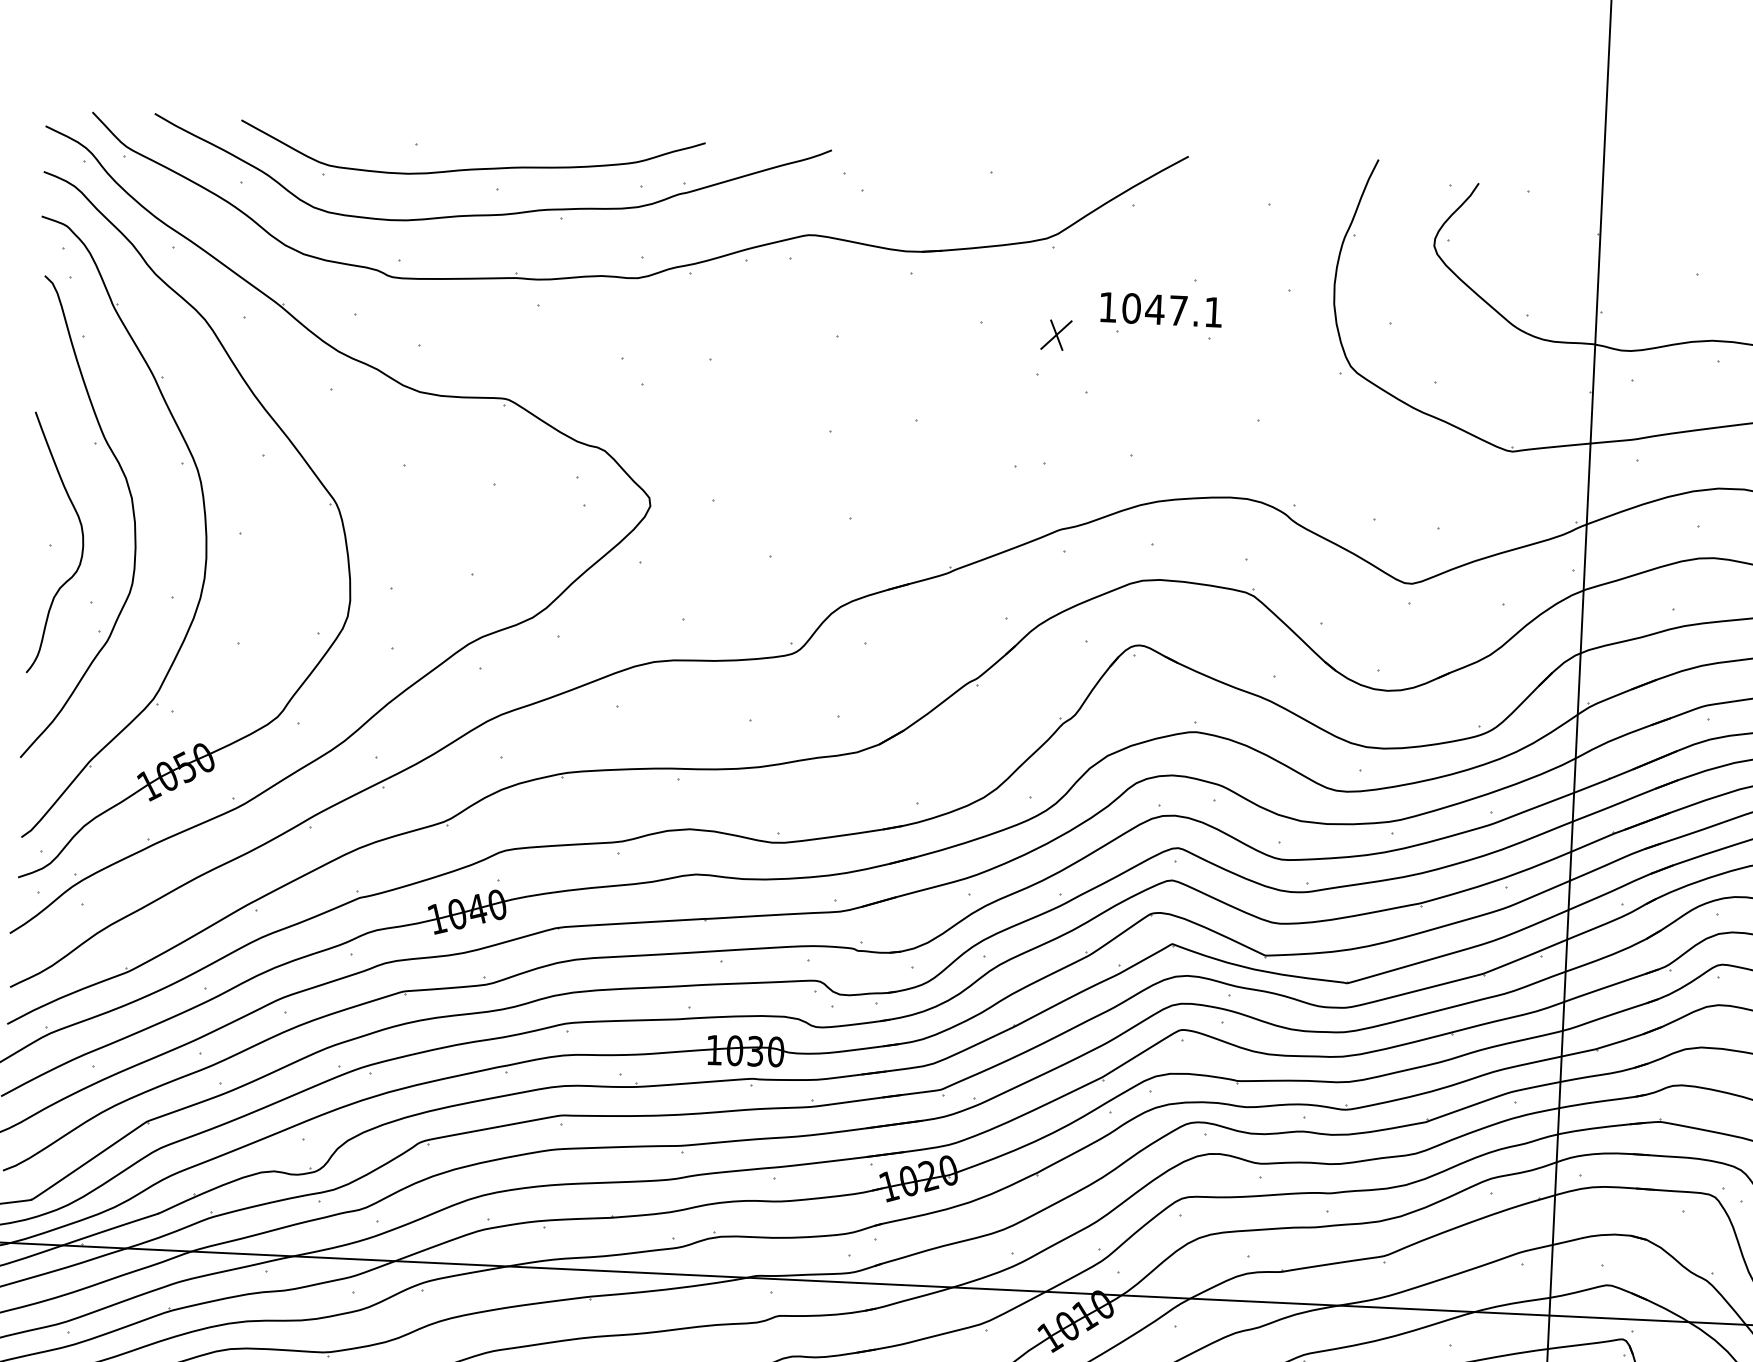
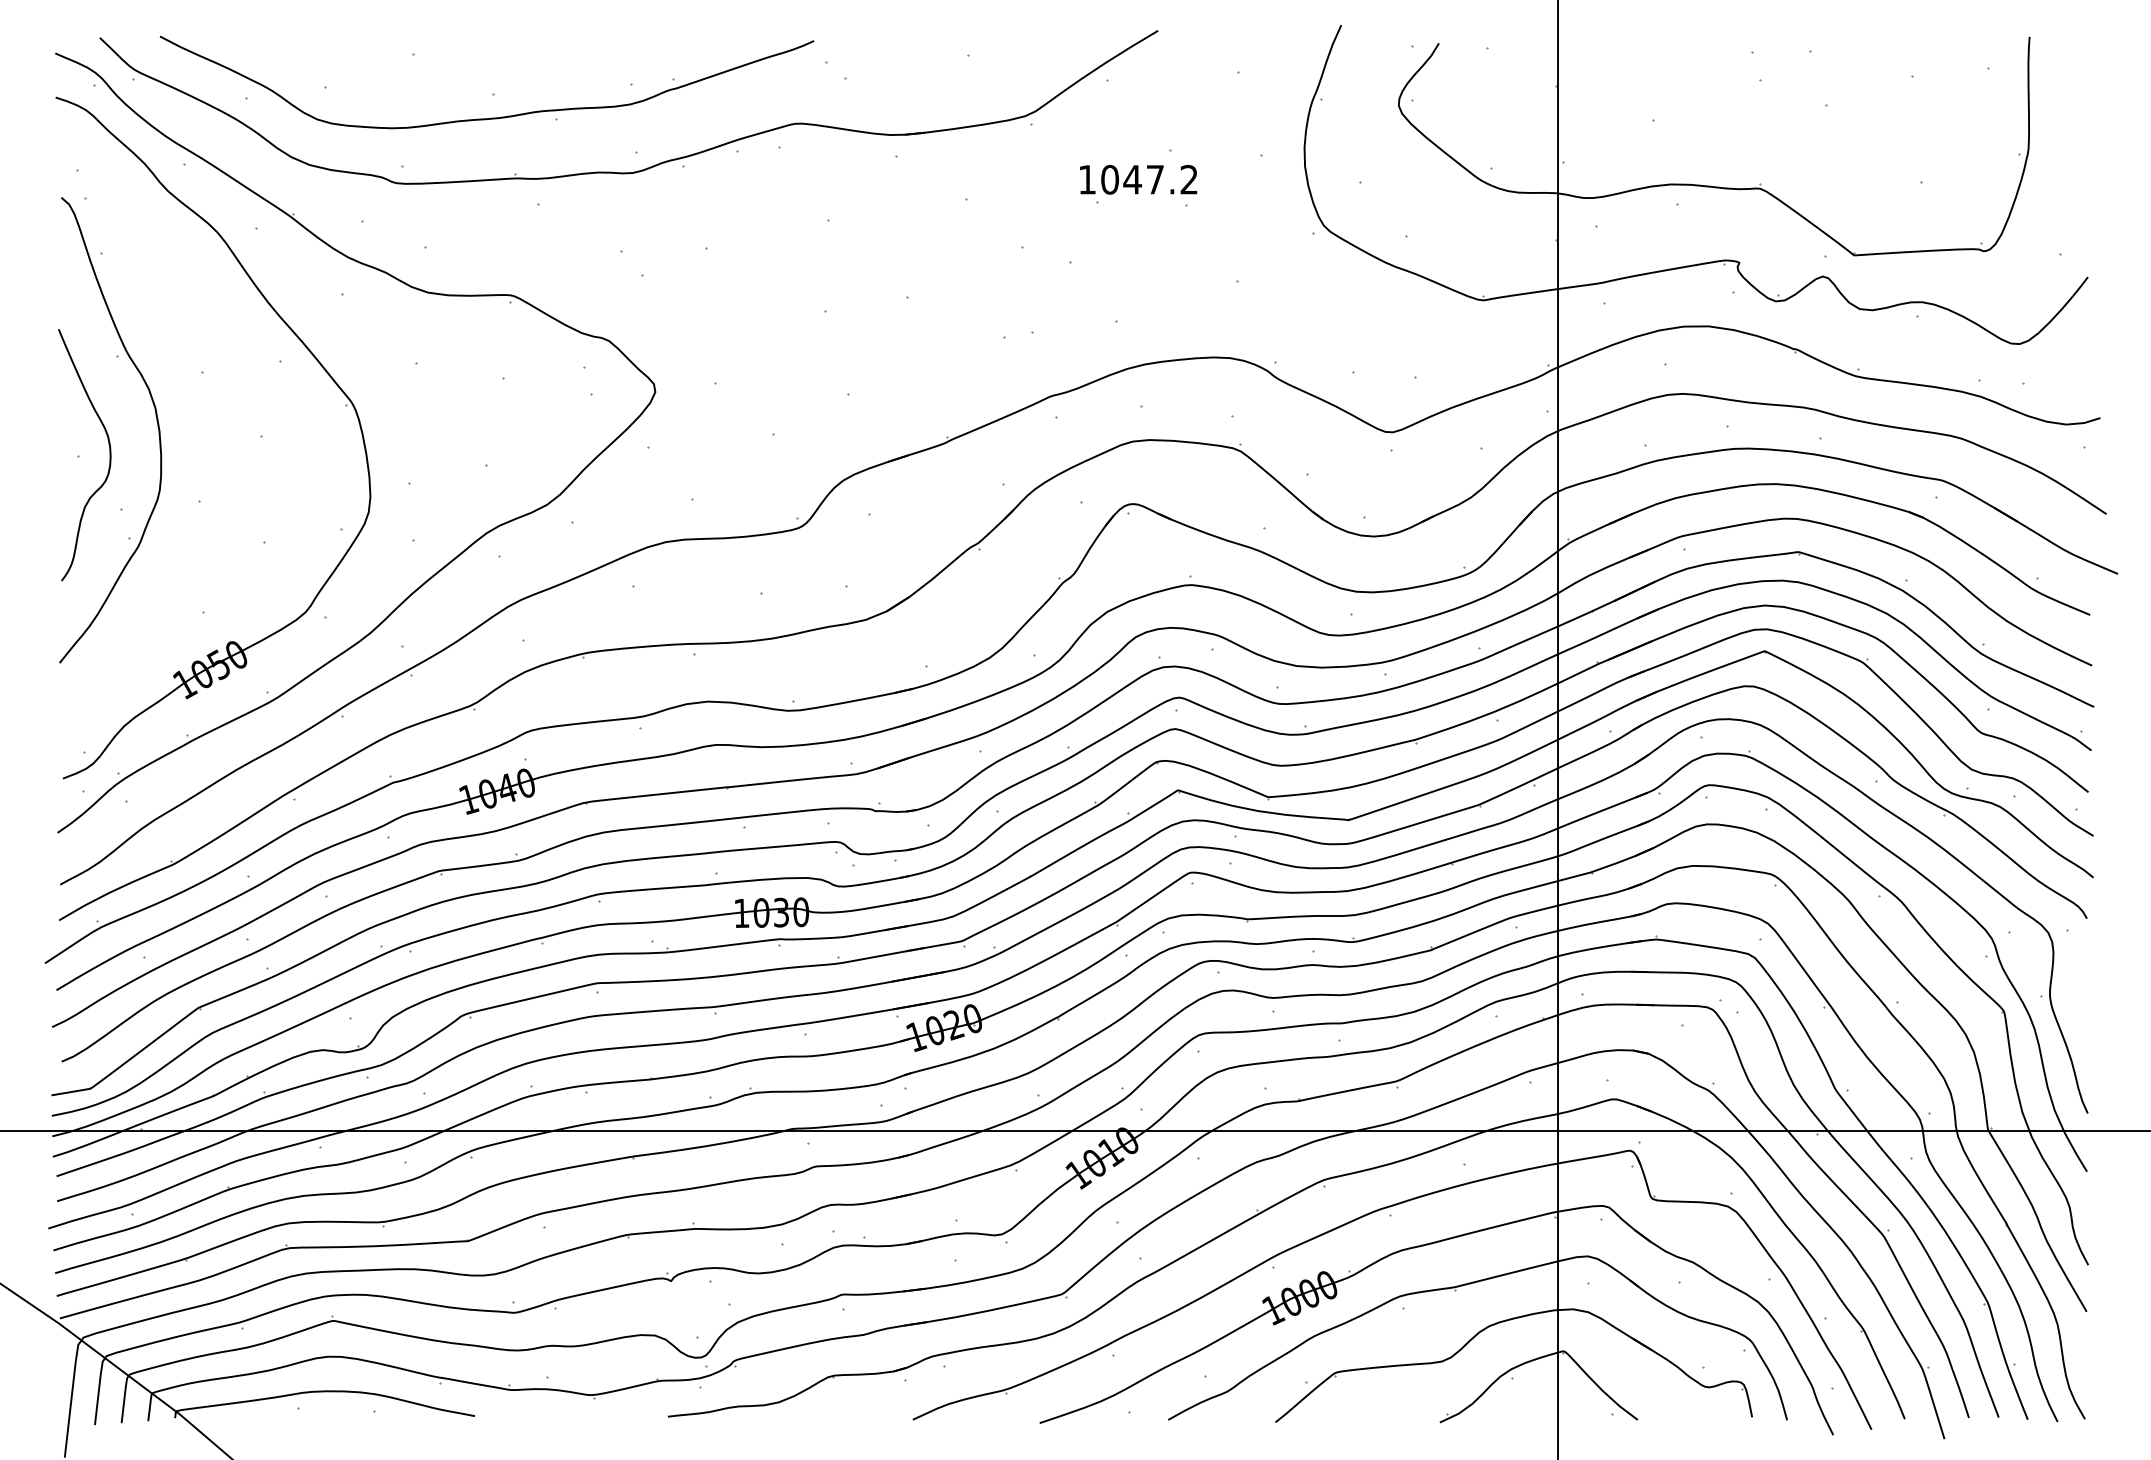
curve: (472, 168) -> (468, 74), removed
text: (1212, 312) -> (1188, 179), 1047.1 -> 1047.2
part: (1056, 334) -> (1038, 208), removed
part: (204, 524) -> (226, 430), removed

